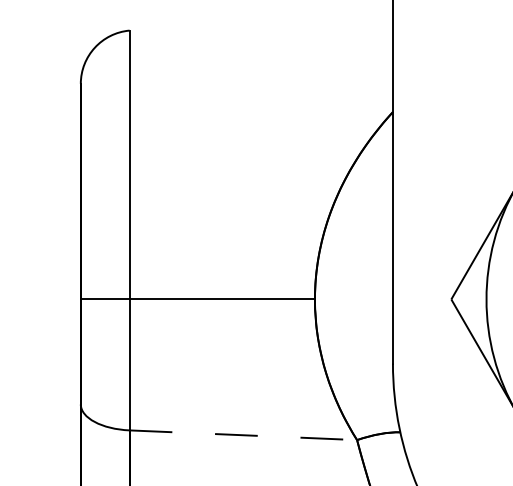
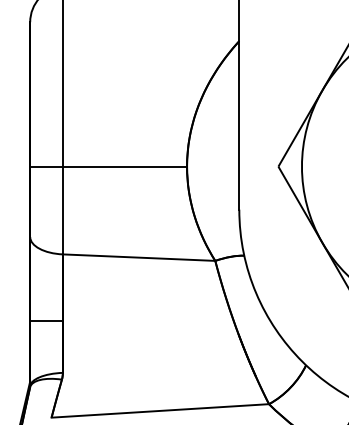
line: (243, 435) -> (139, 257), dashed -> solid

